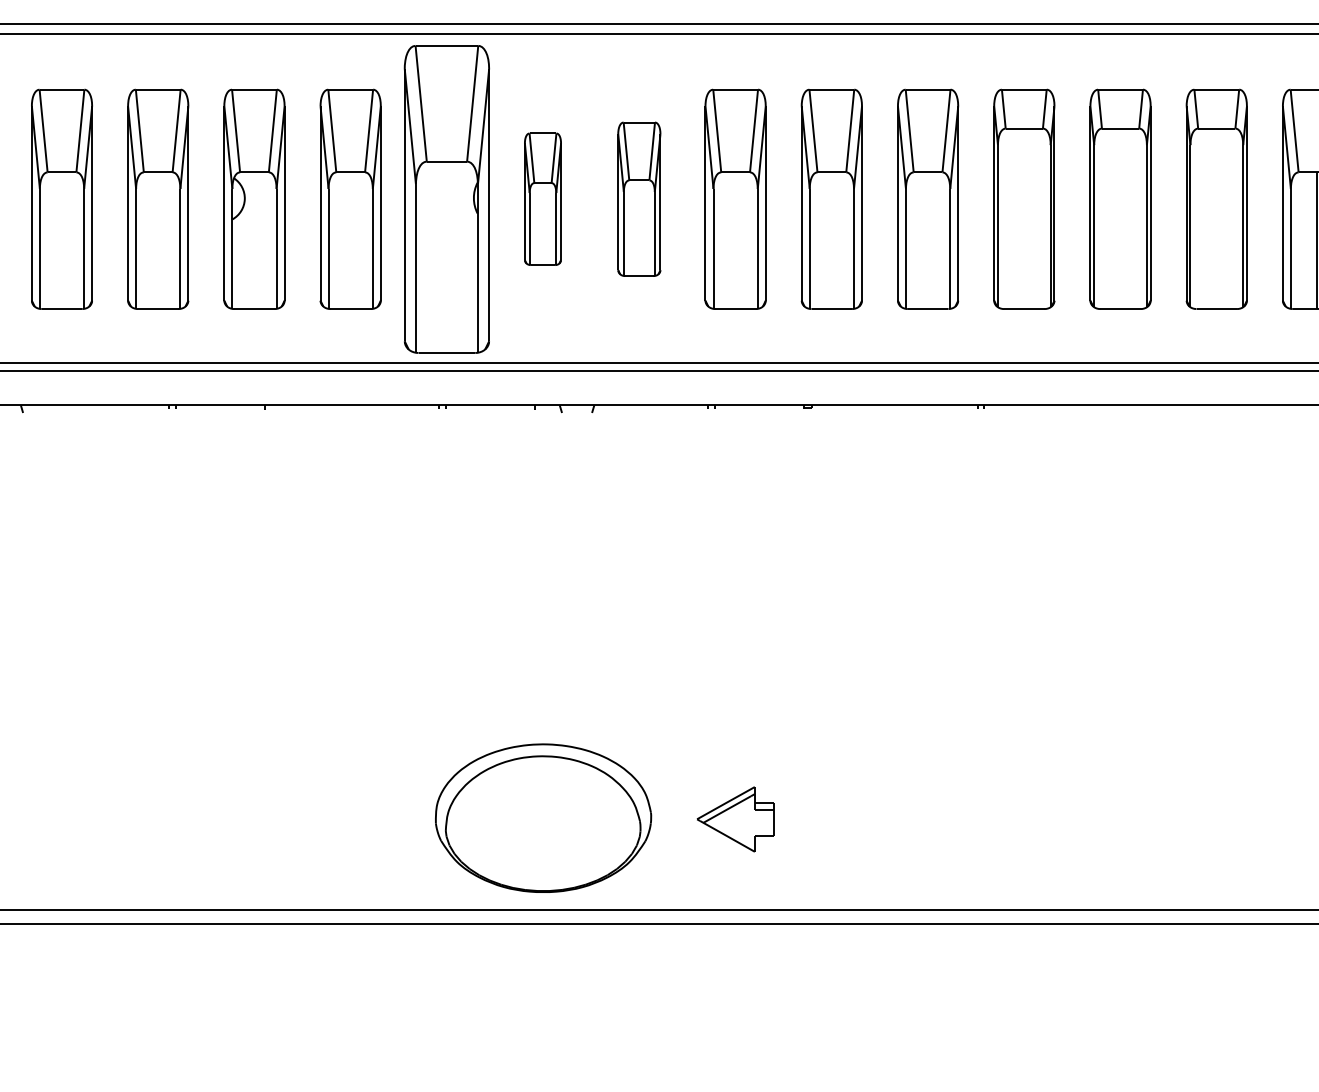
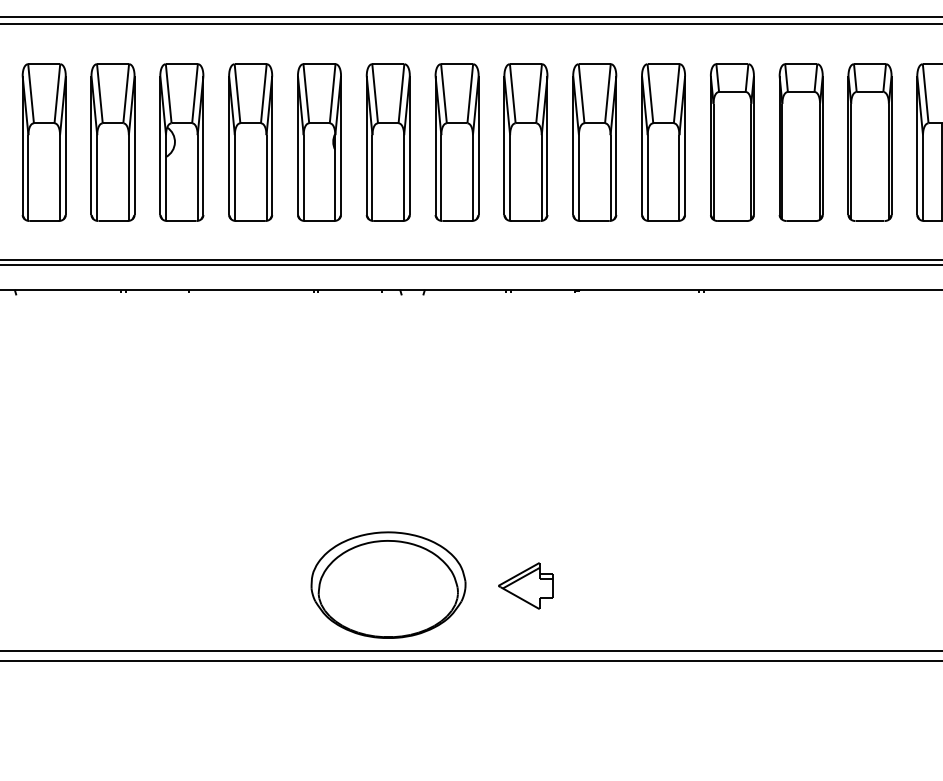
part: (446, 199) -> (319, 142), size x0.71
part: (542, 199) -> (387, 142), size x1.67
part: (638, 199) -> (456, 142), size x1.43

